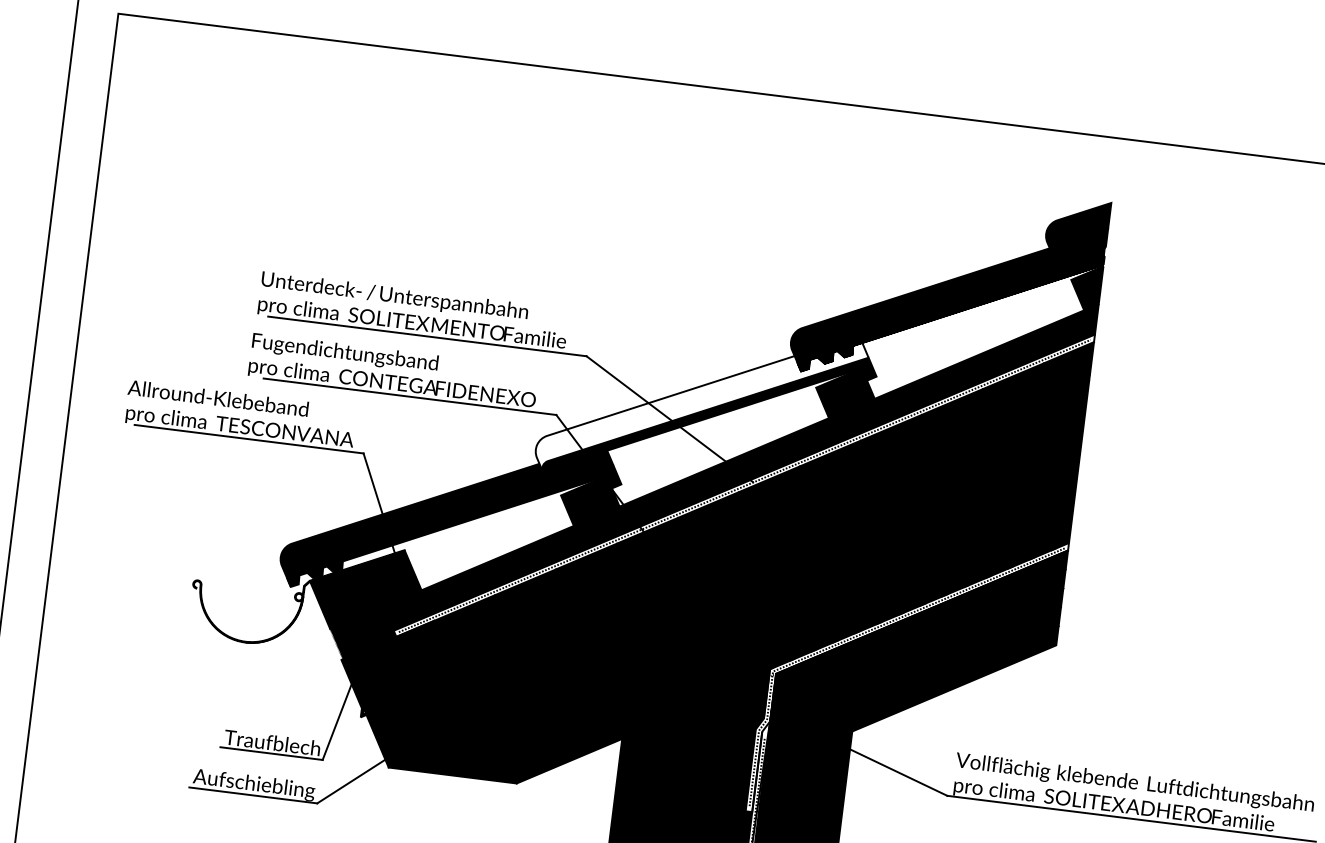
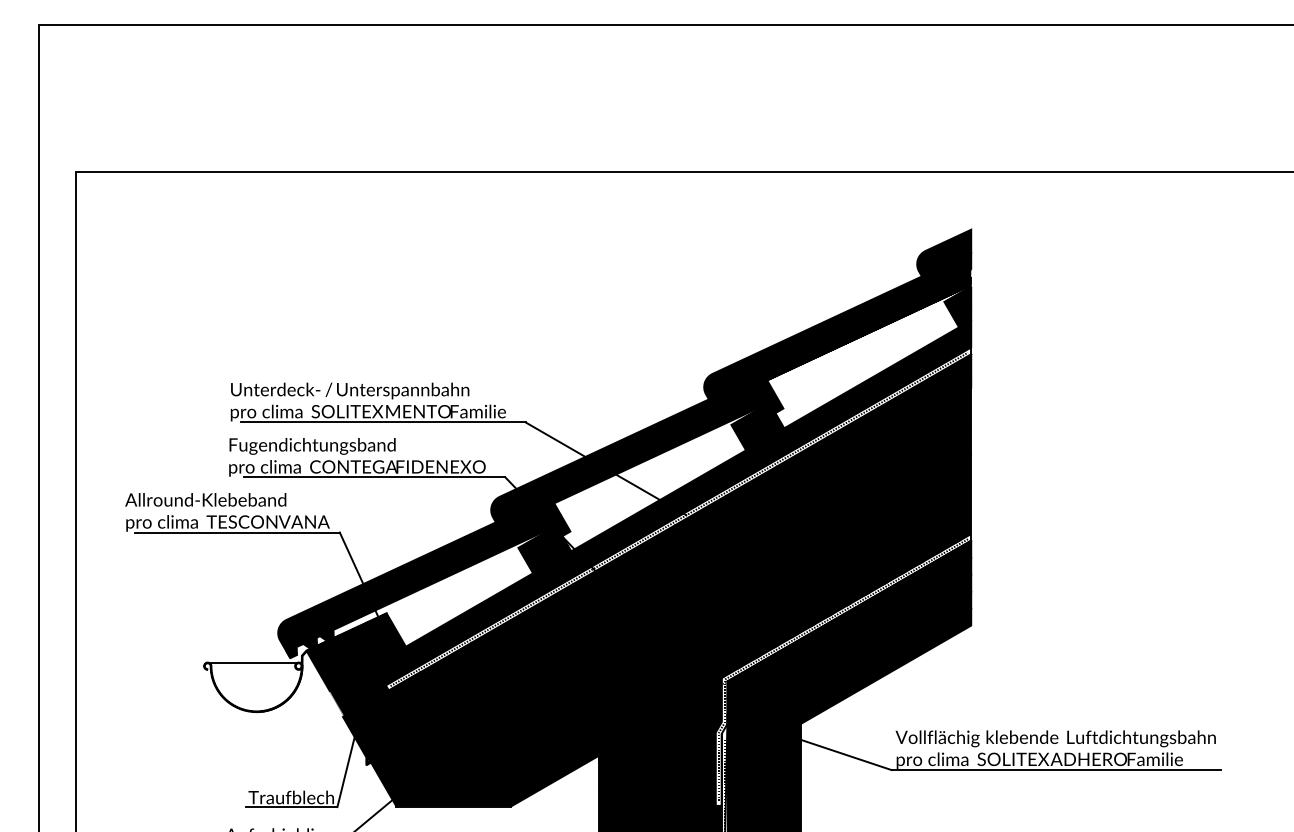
fill: (701, 407) -> (632, 454), added
line: (247, 586) -> (252, 662), added

